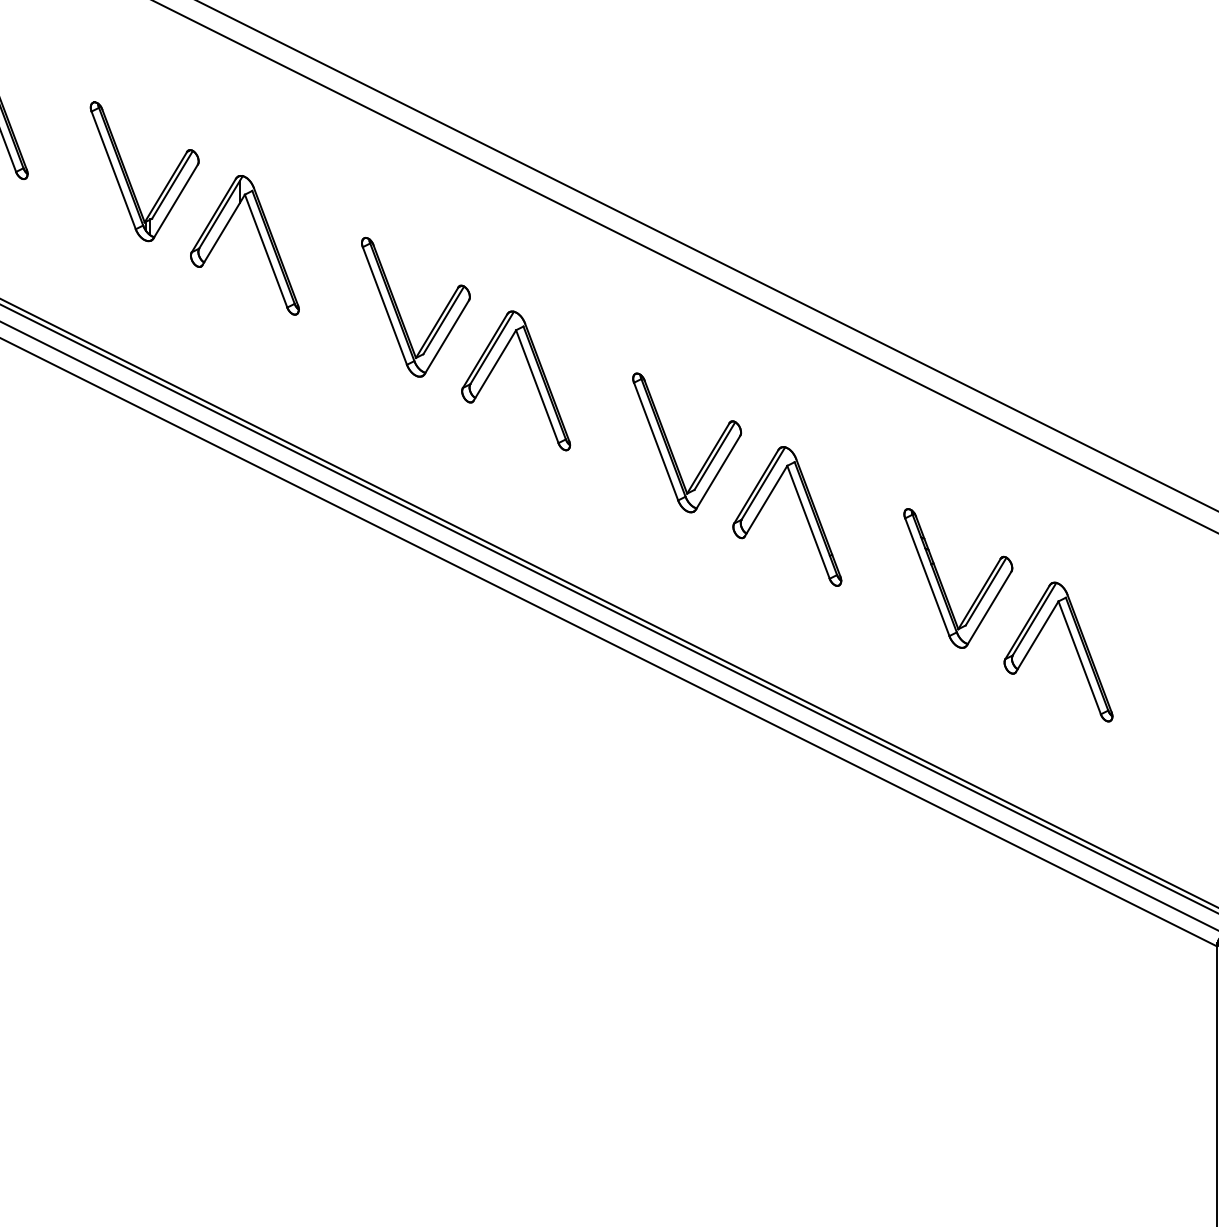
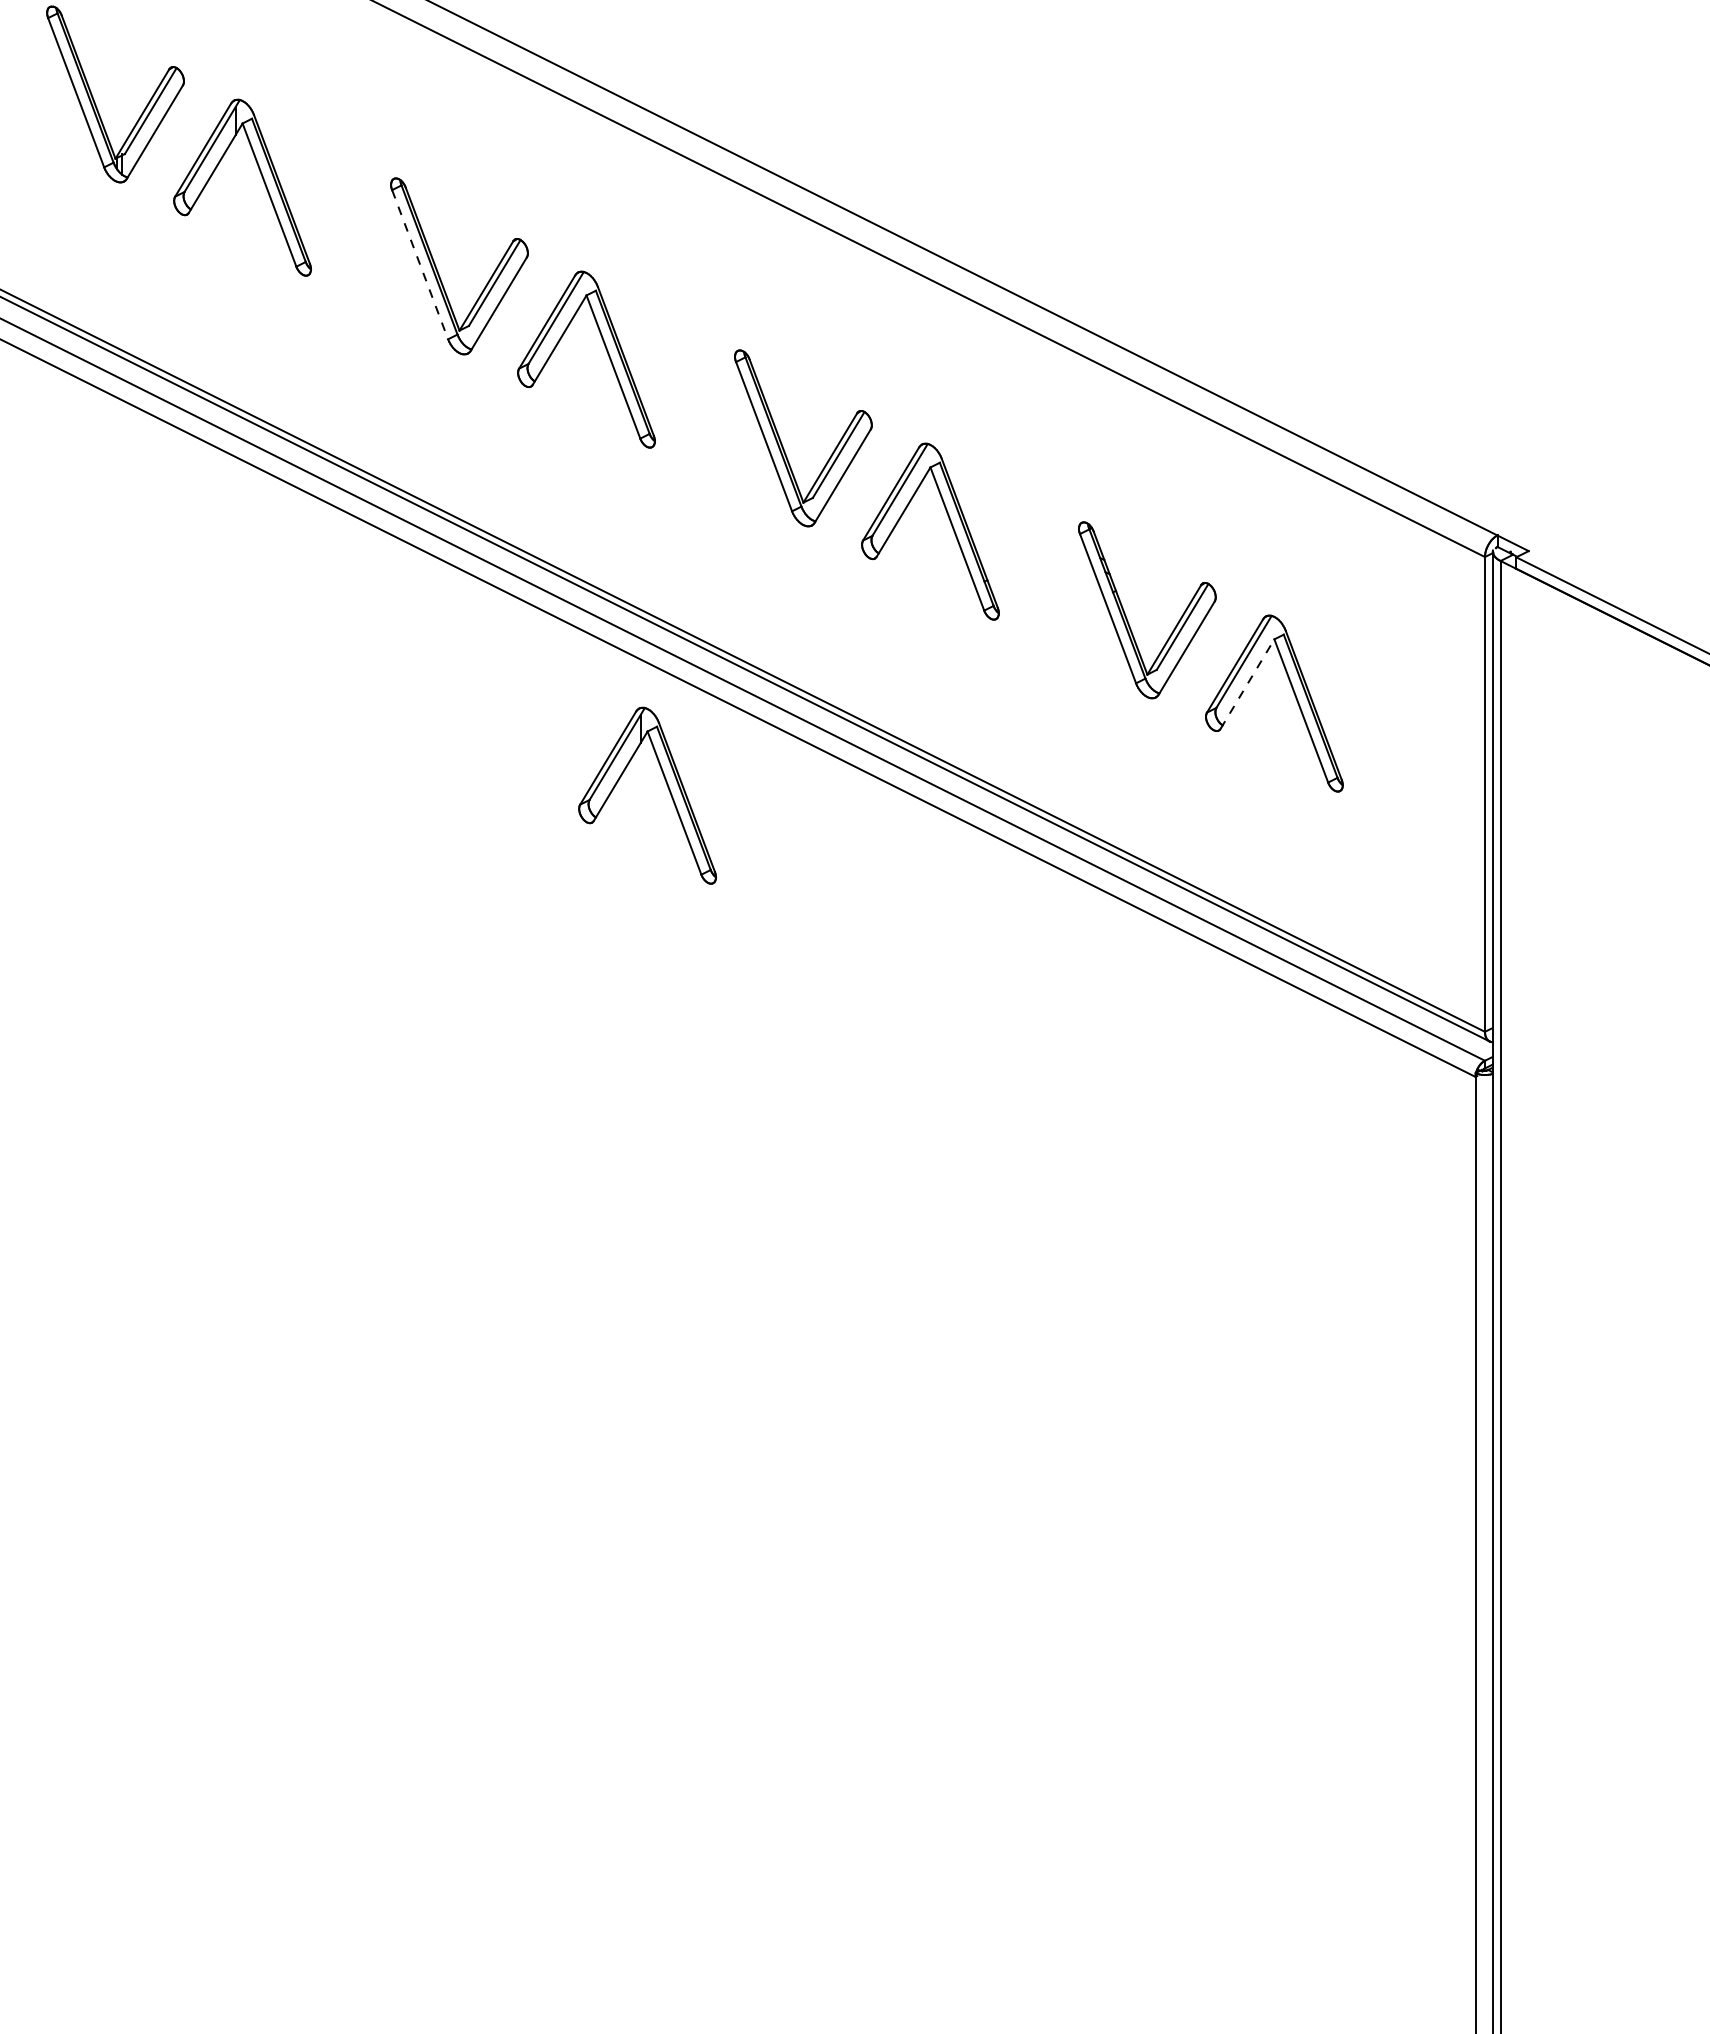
line: (385, 305) -> (420, 264), solid -> dashed
line: (1037, 636) -> (1247, 683), solid -> dashed
part: (579, 716) -> (666, 785), added

